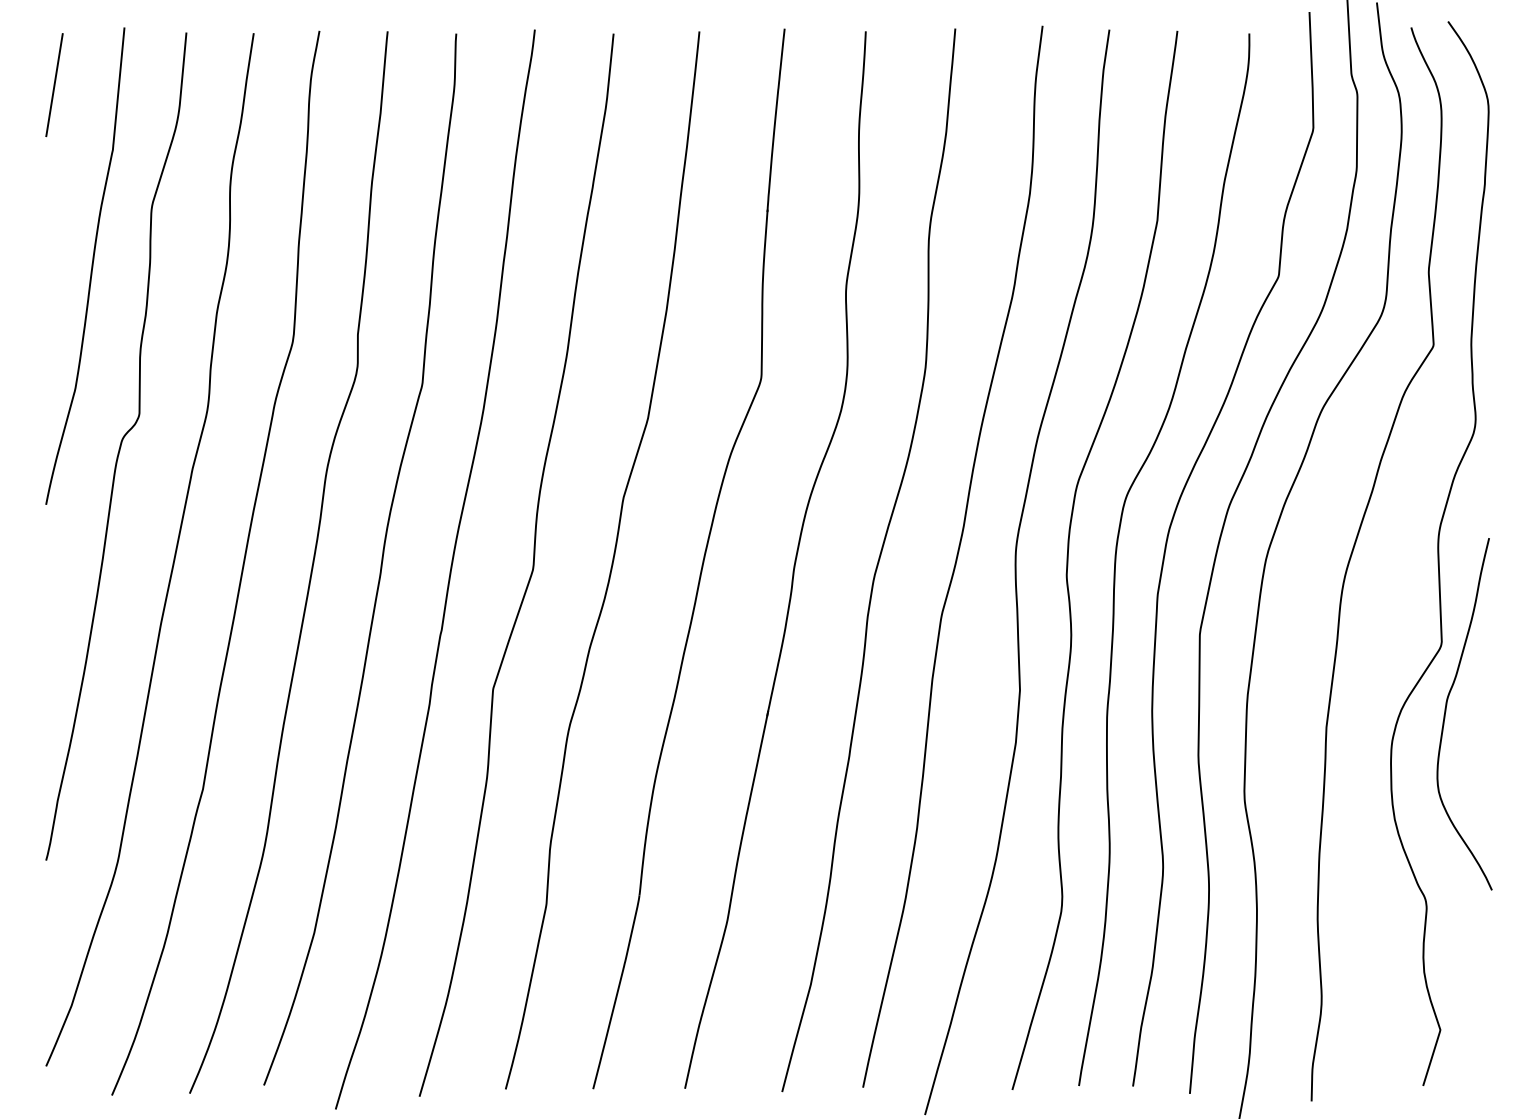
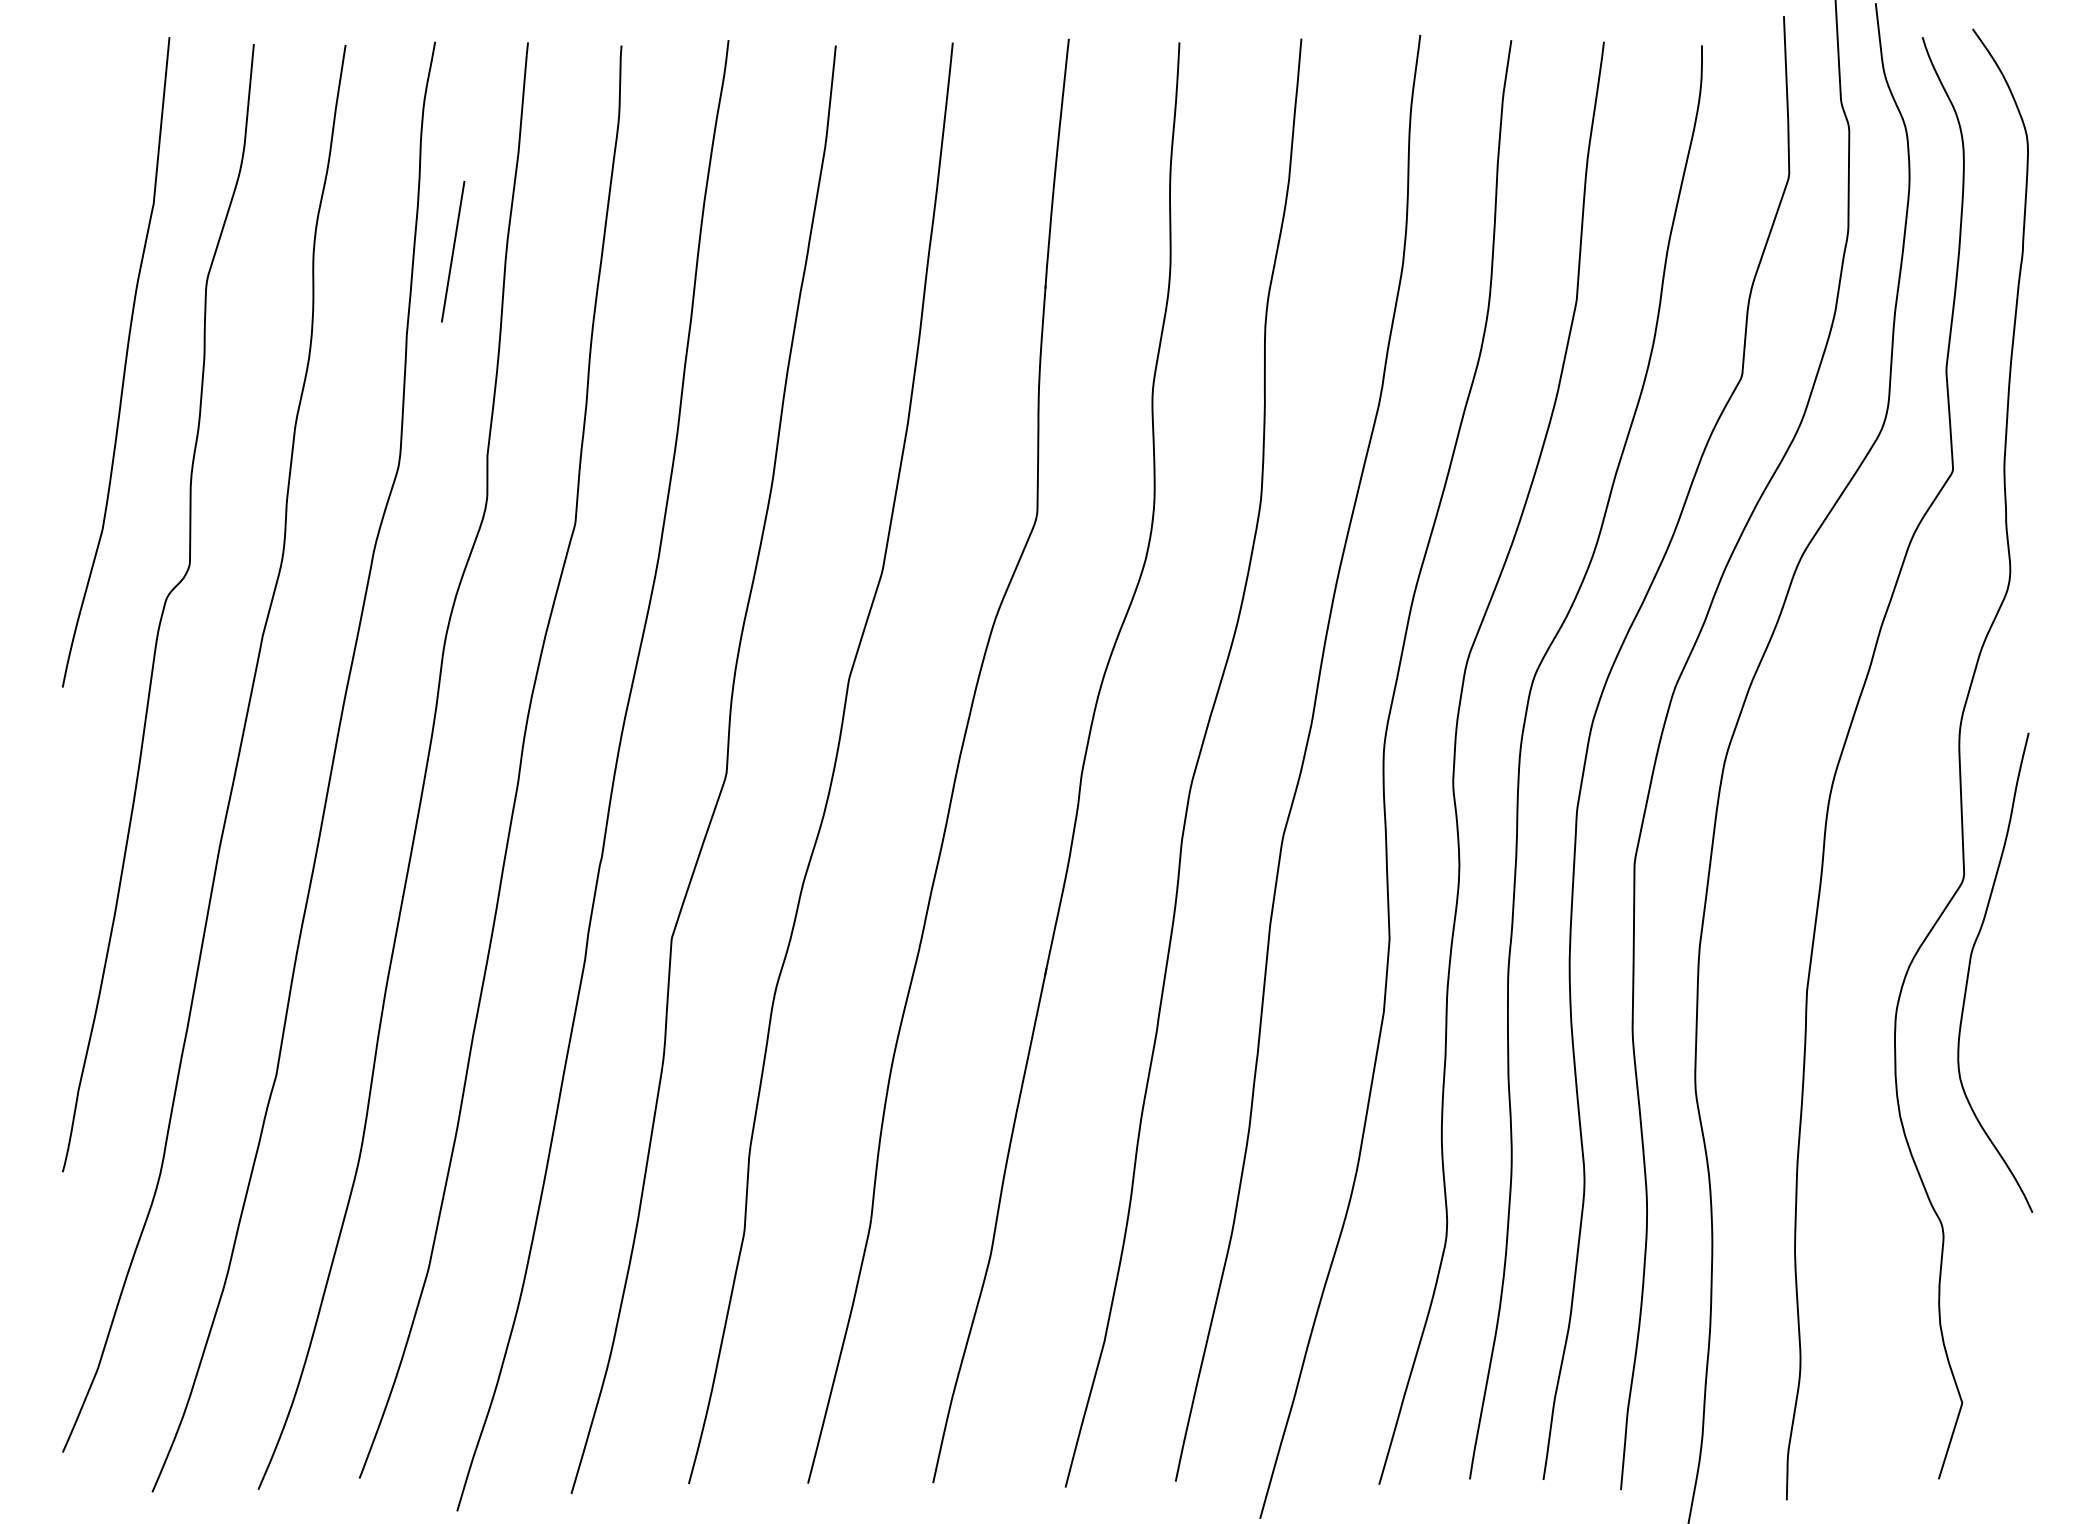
line: (54, 84) -> (453, 251), moved

